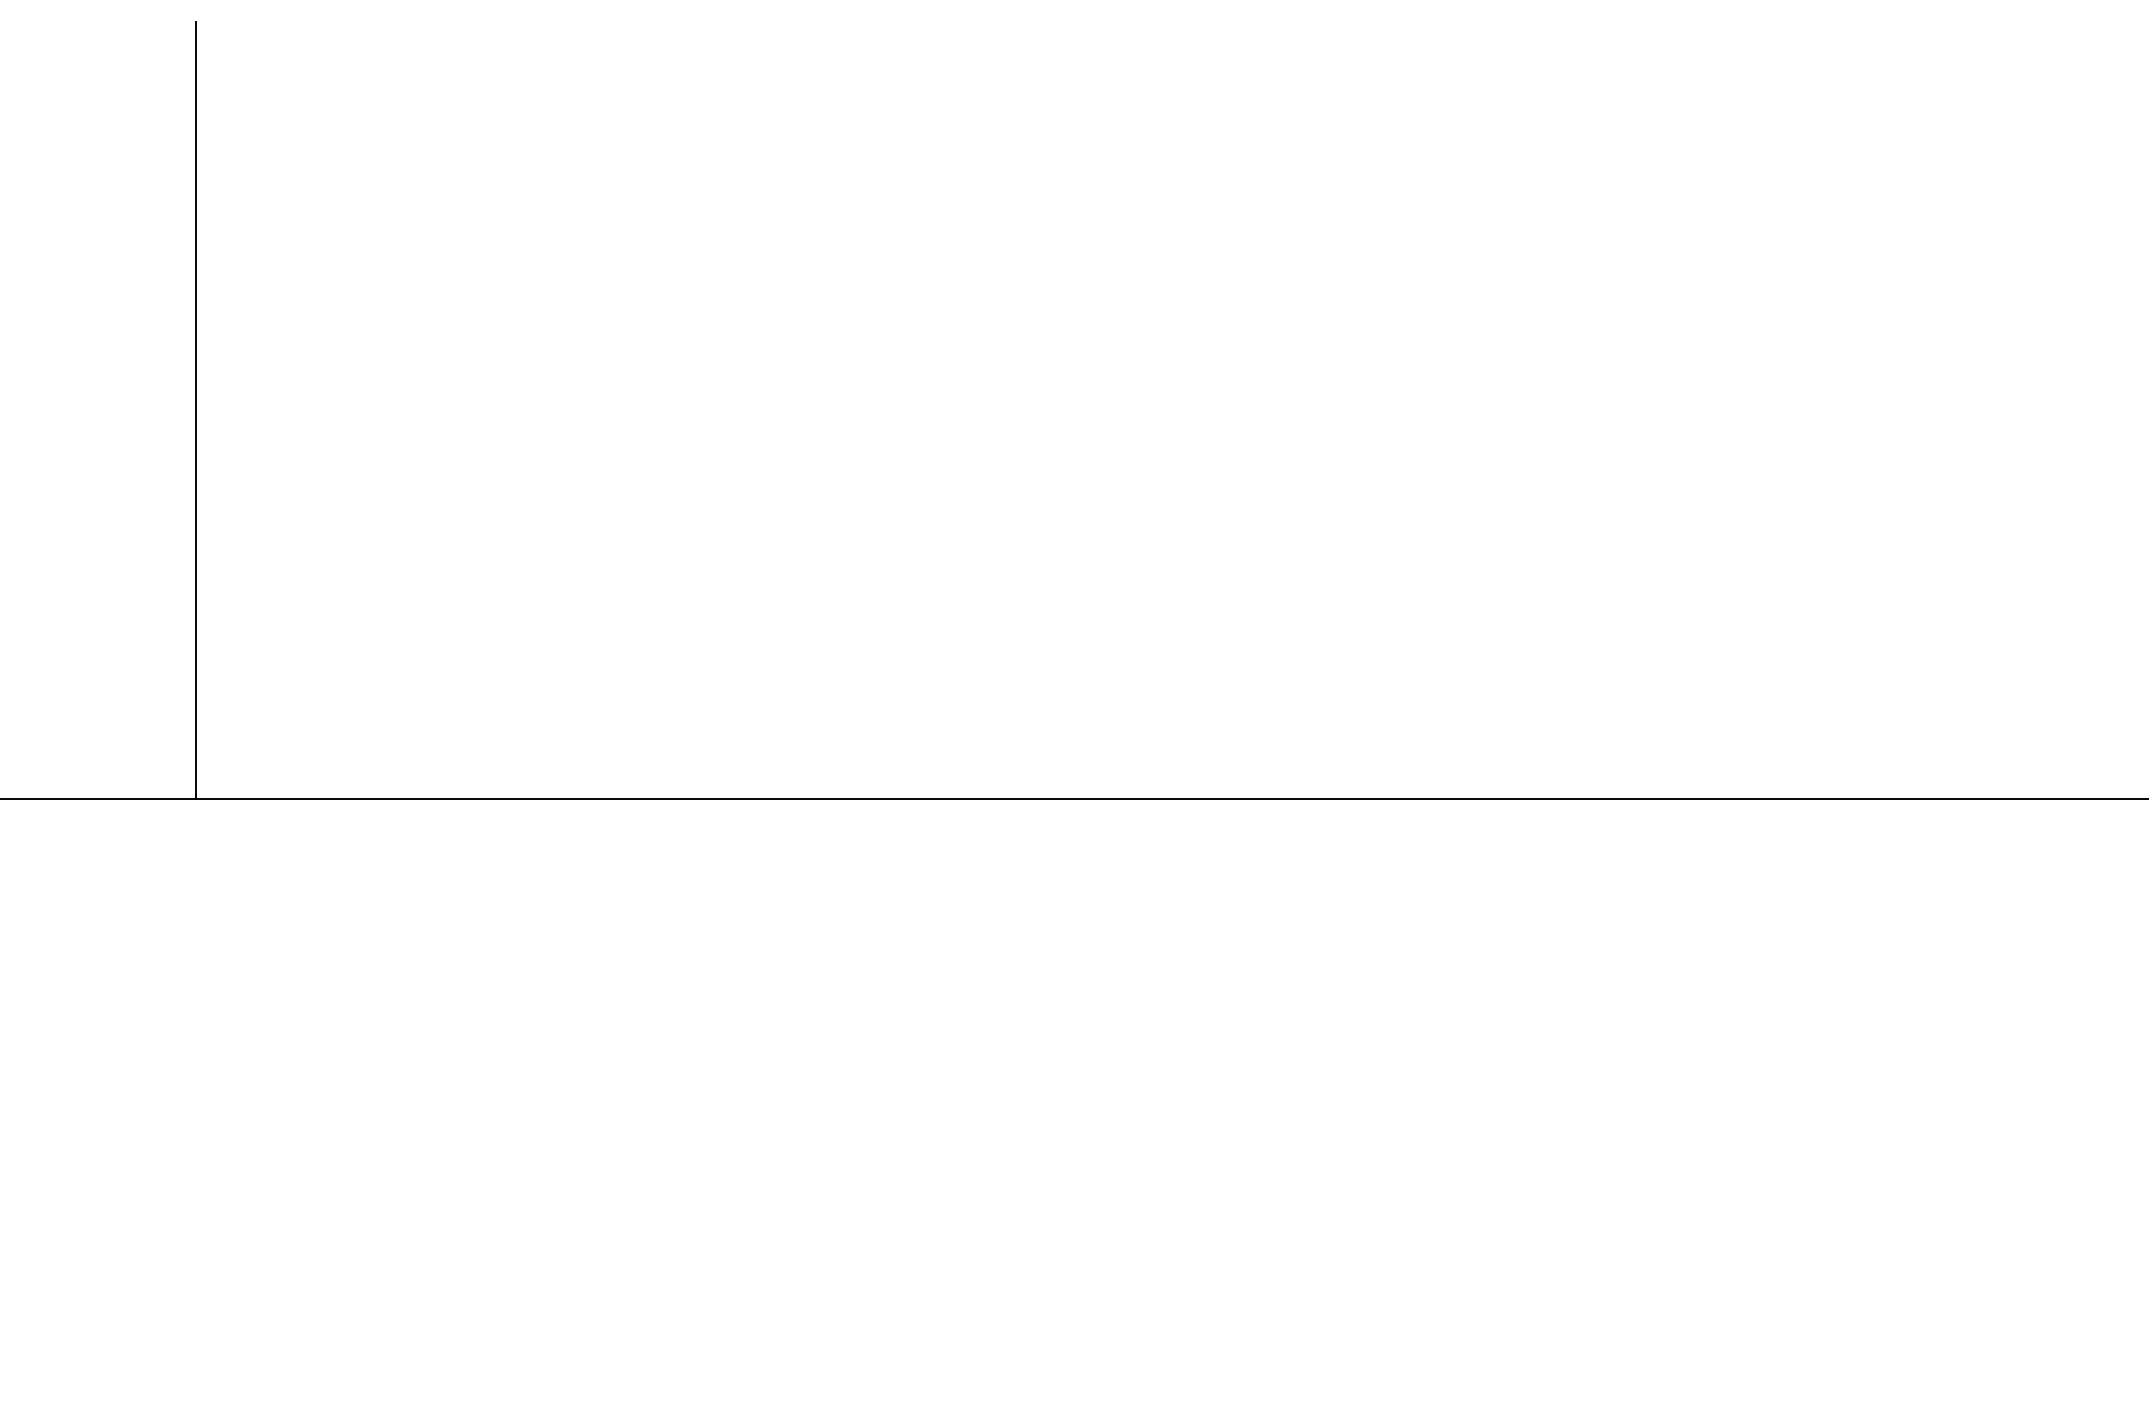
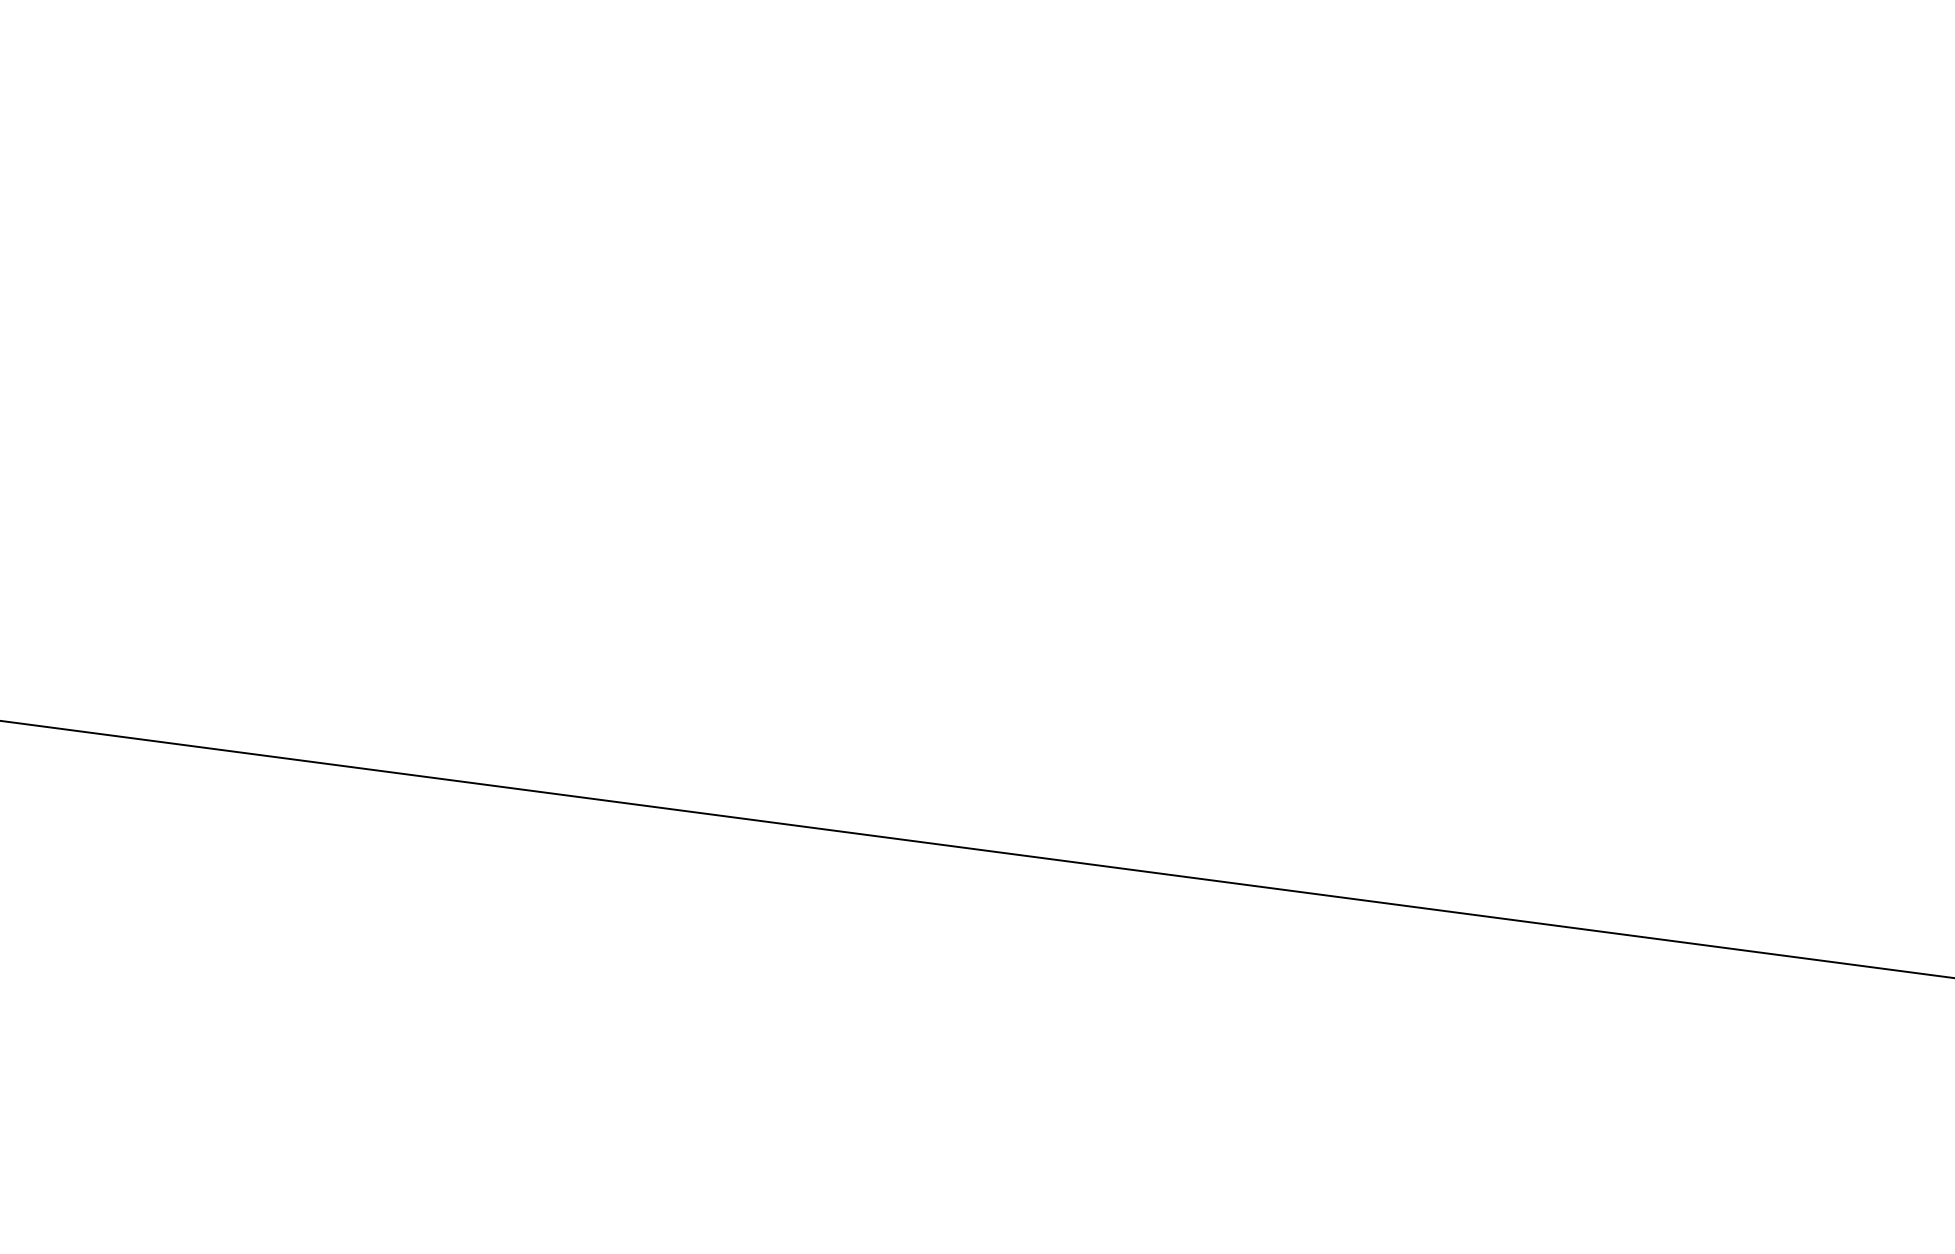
line: (195, 410) -> (357, 402), removed

